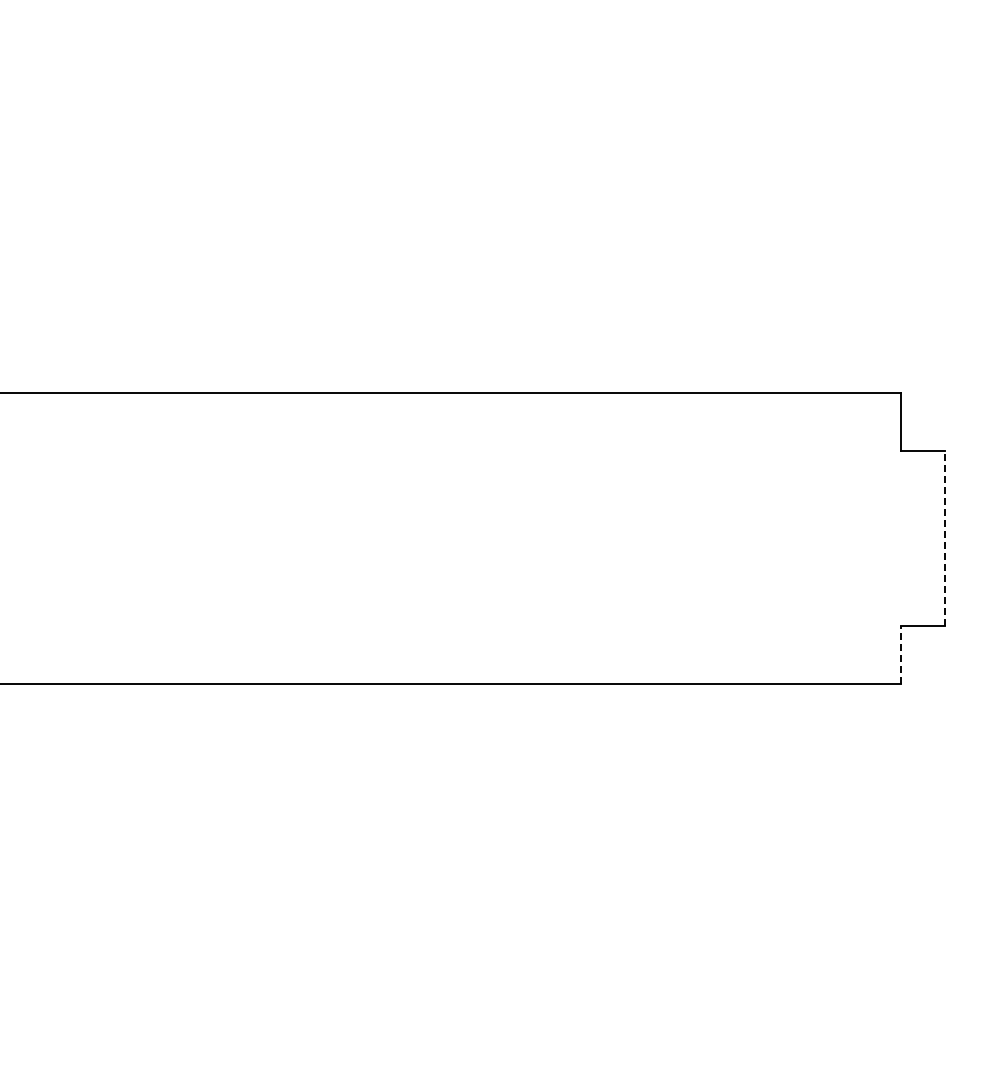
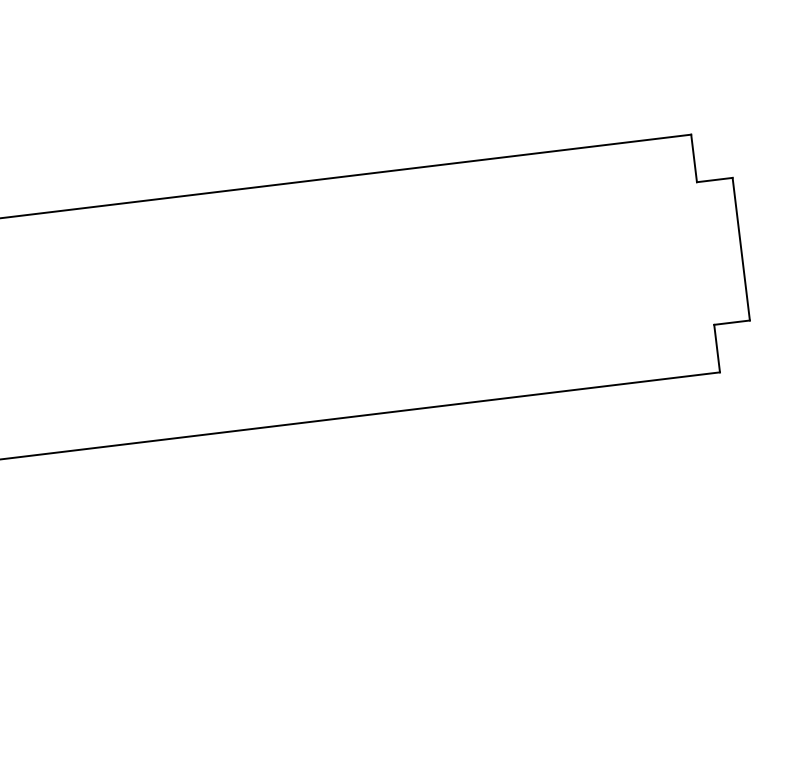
line: (944, 538) -> (741, 249), dashed -> solid
line: (900, 654) -> (716, 348), dashed -> solid

